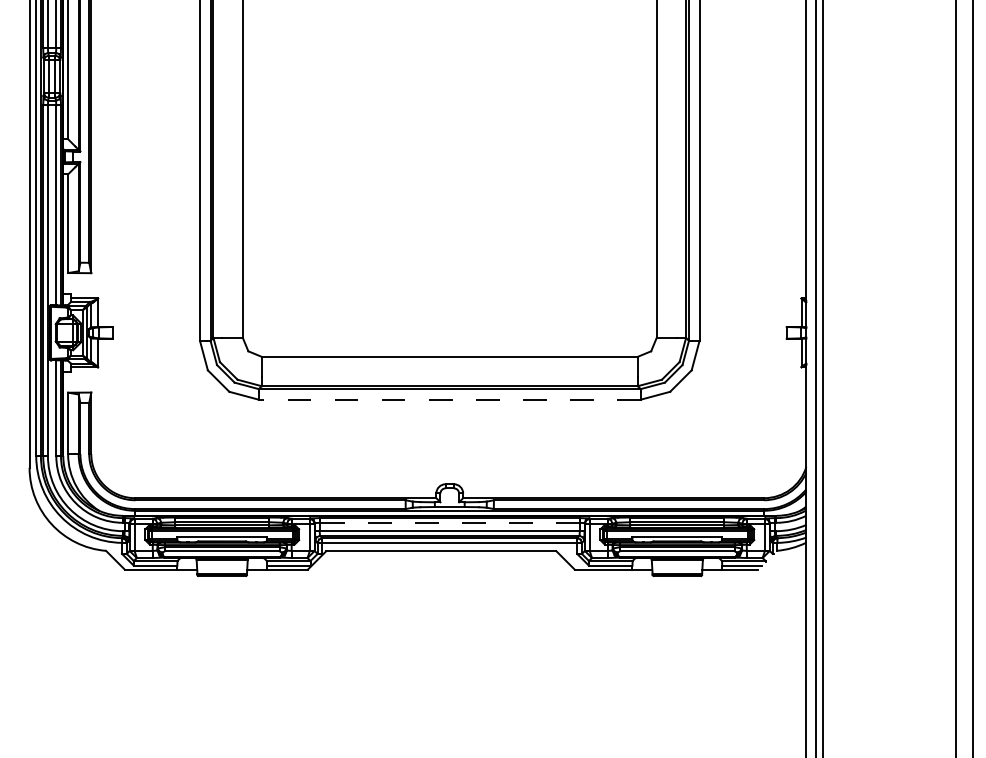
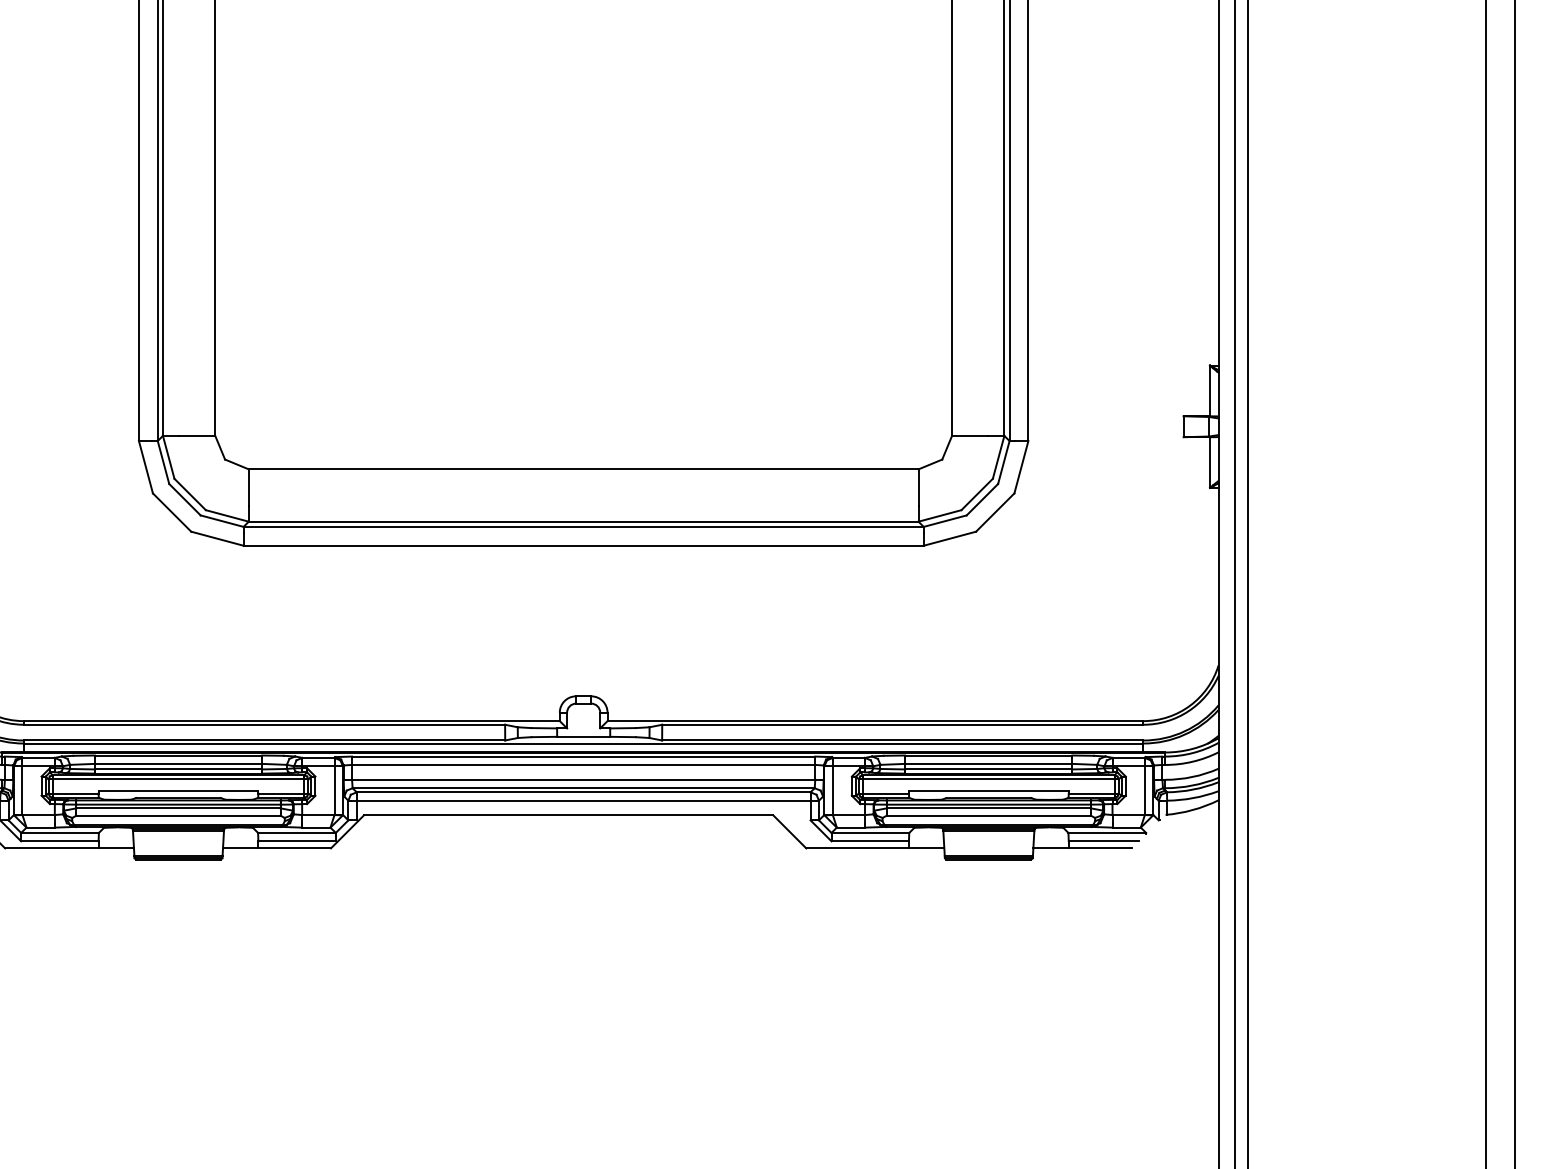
line: (449, 399) -> (583, 545), dashed -> solid
line: (449, 522) -> (583, 764), dashed -> solid

